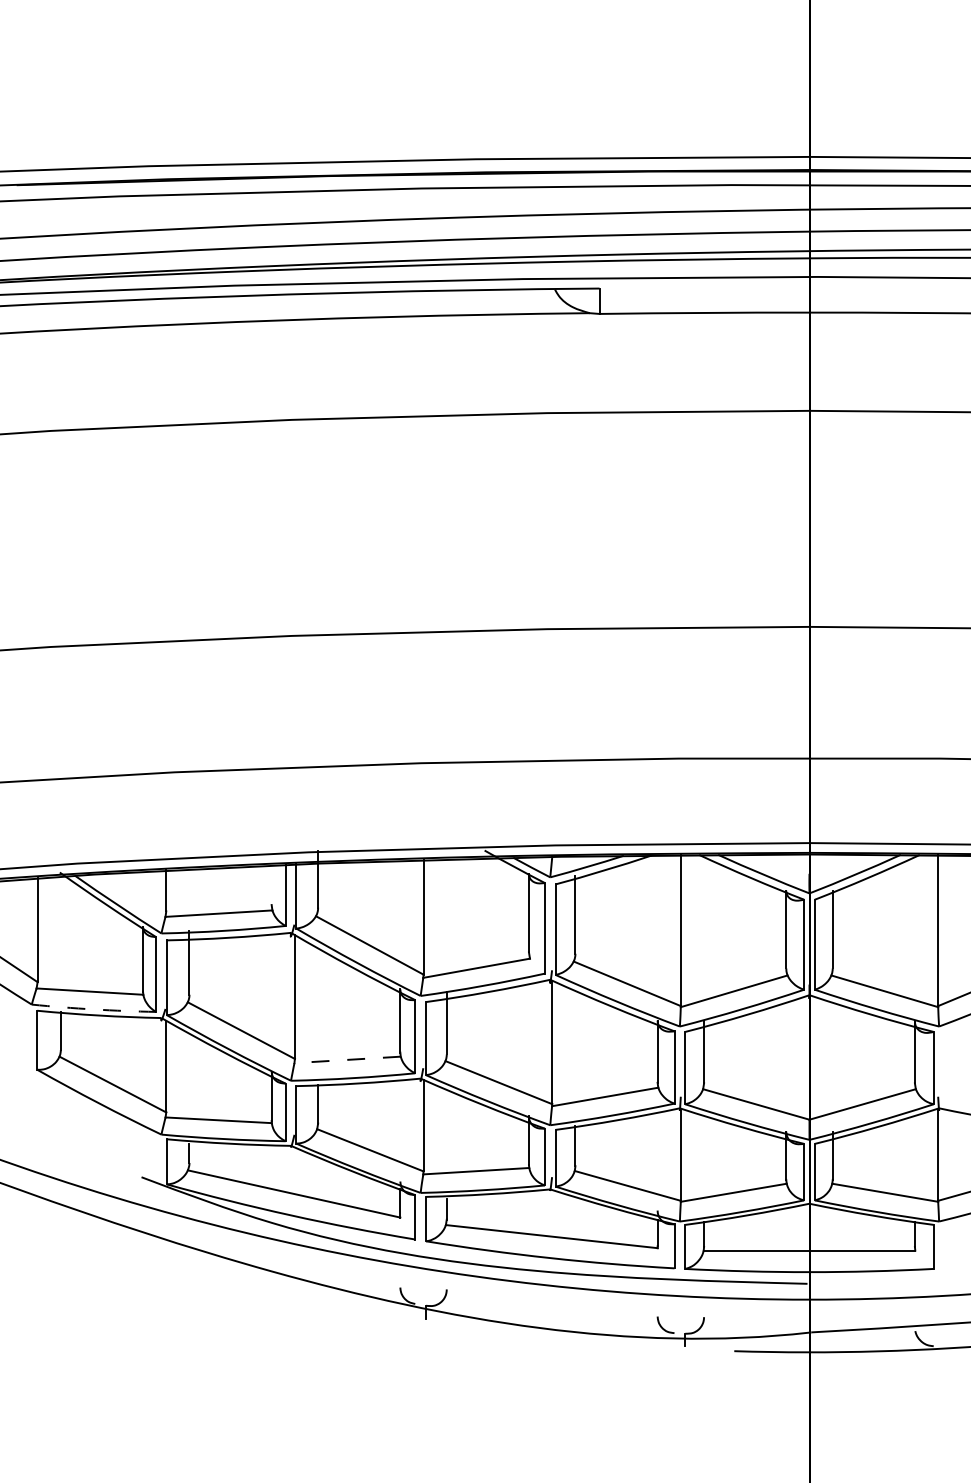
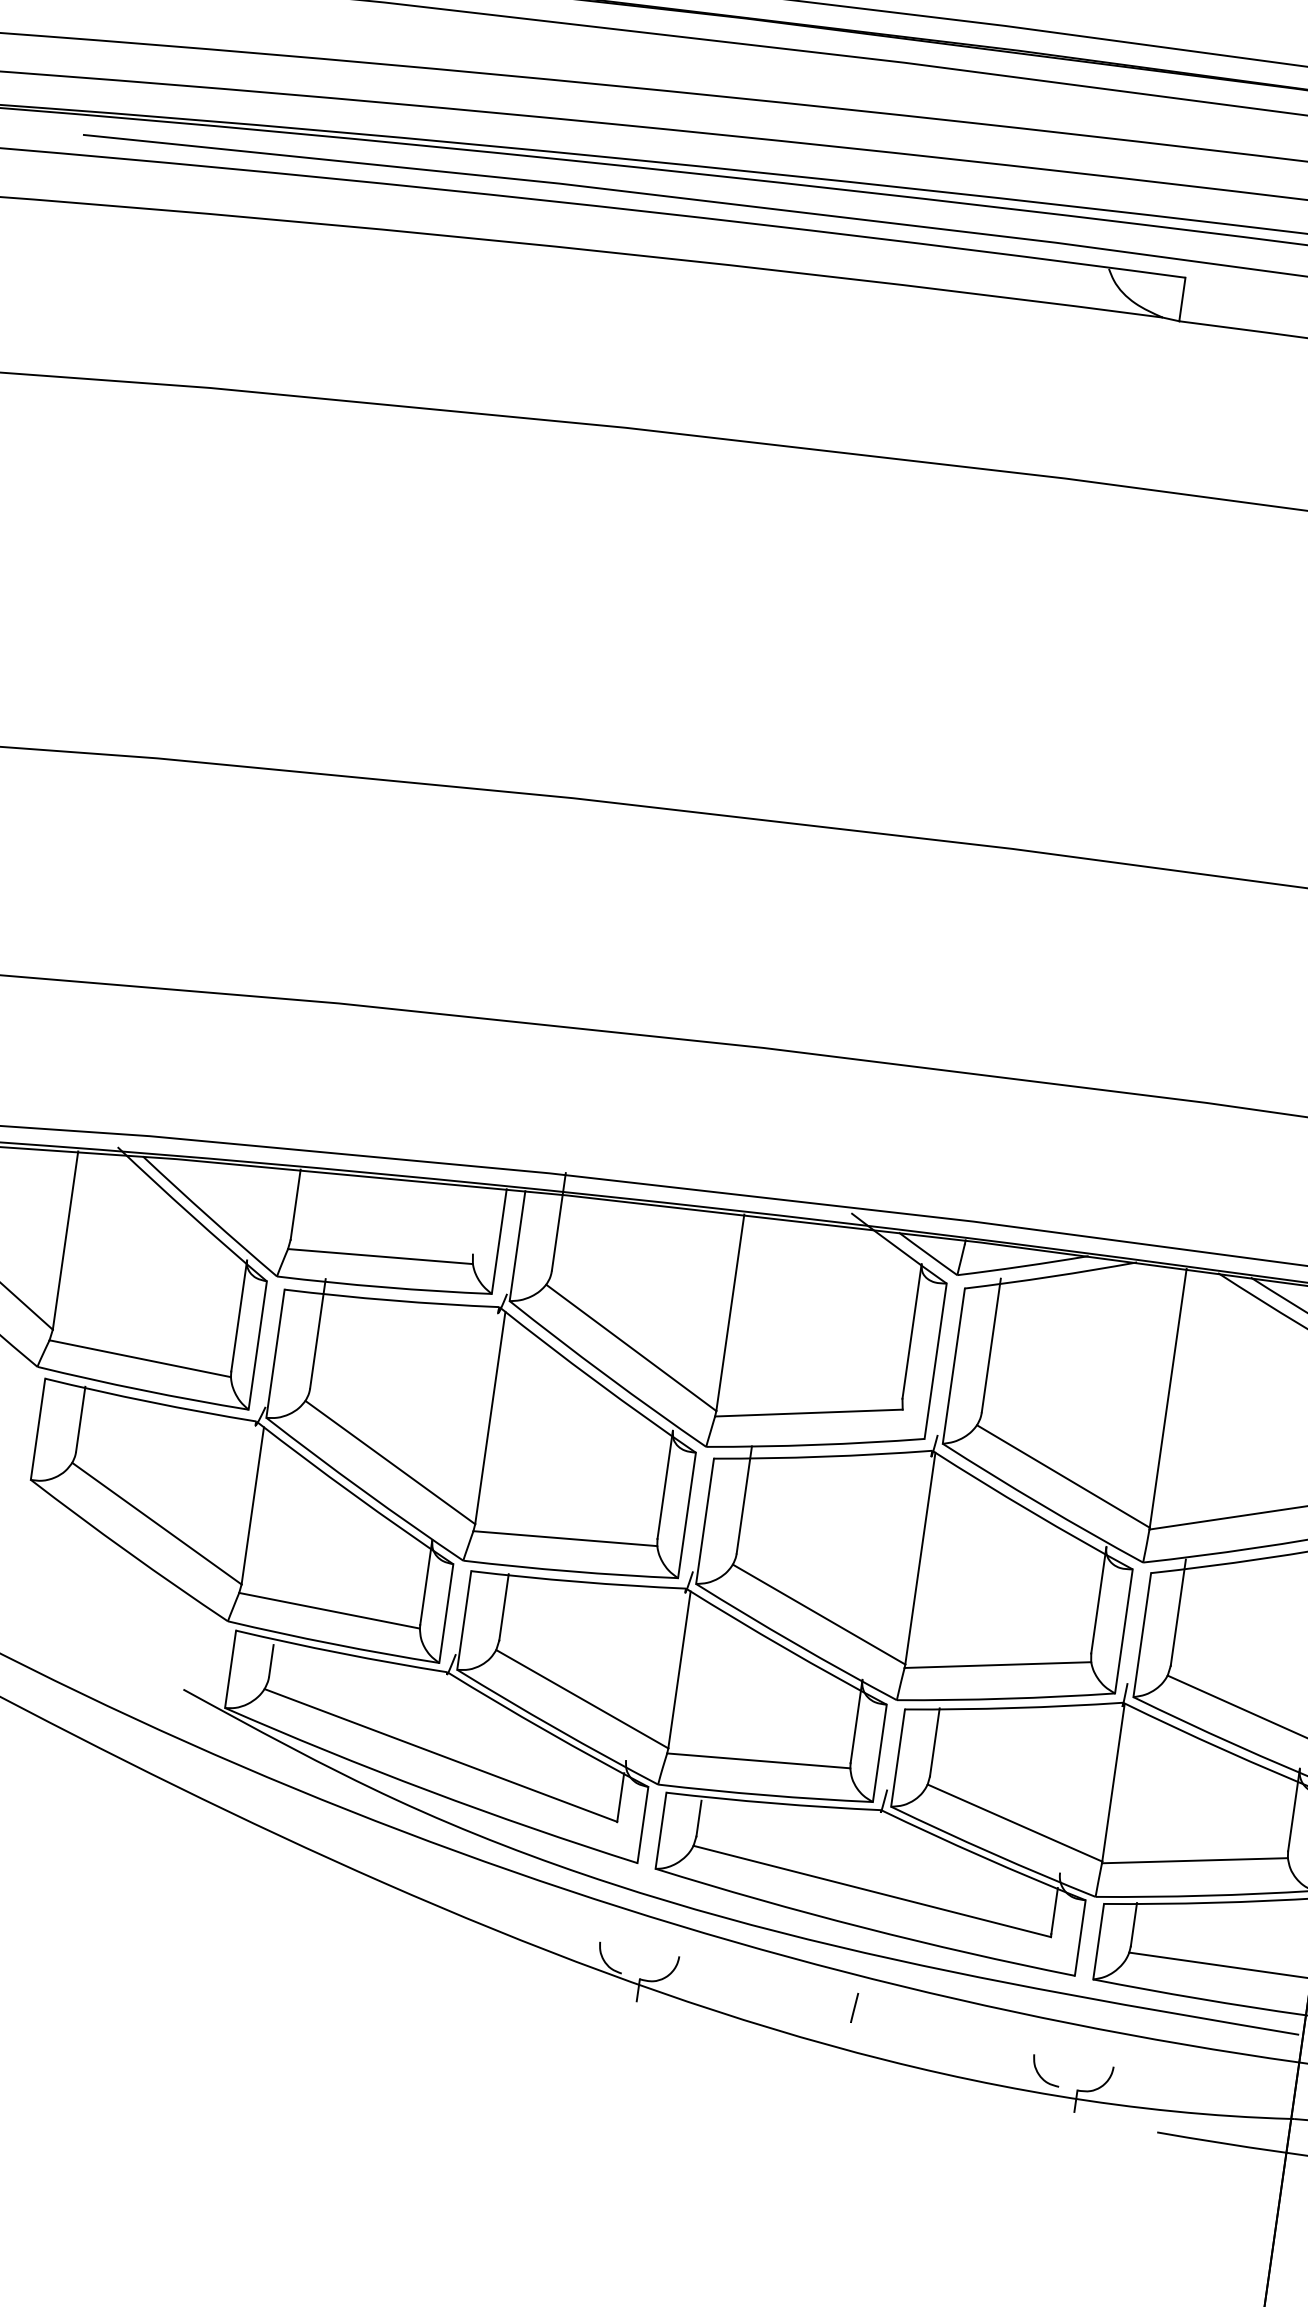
arc: (93, 1009) -> (141, 1390), dashed -> solid
line: (347, 1059) -> (565, 1537), dashed -> solid
line: (550, 1304) -> (853, 2007), added

